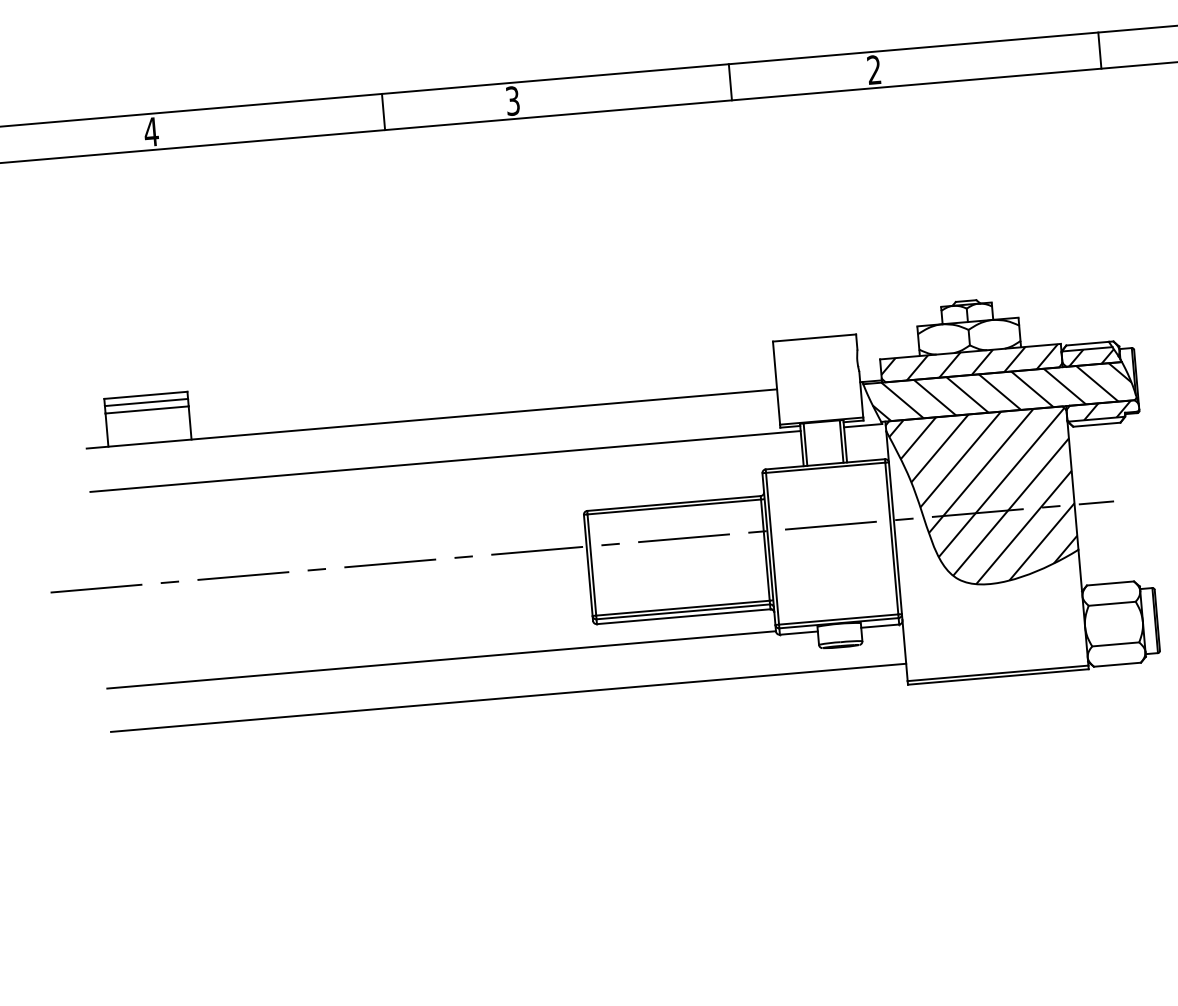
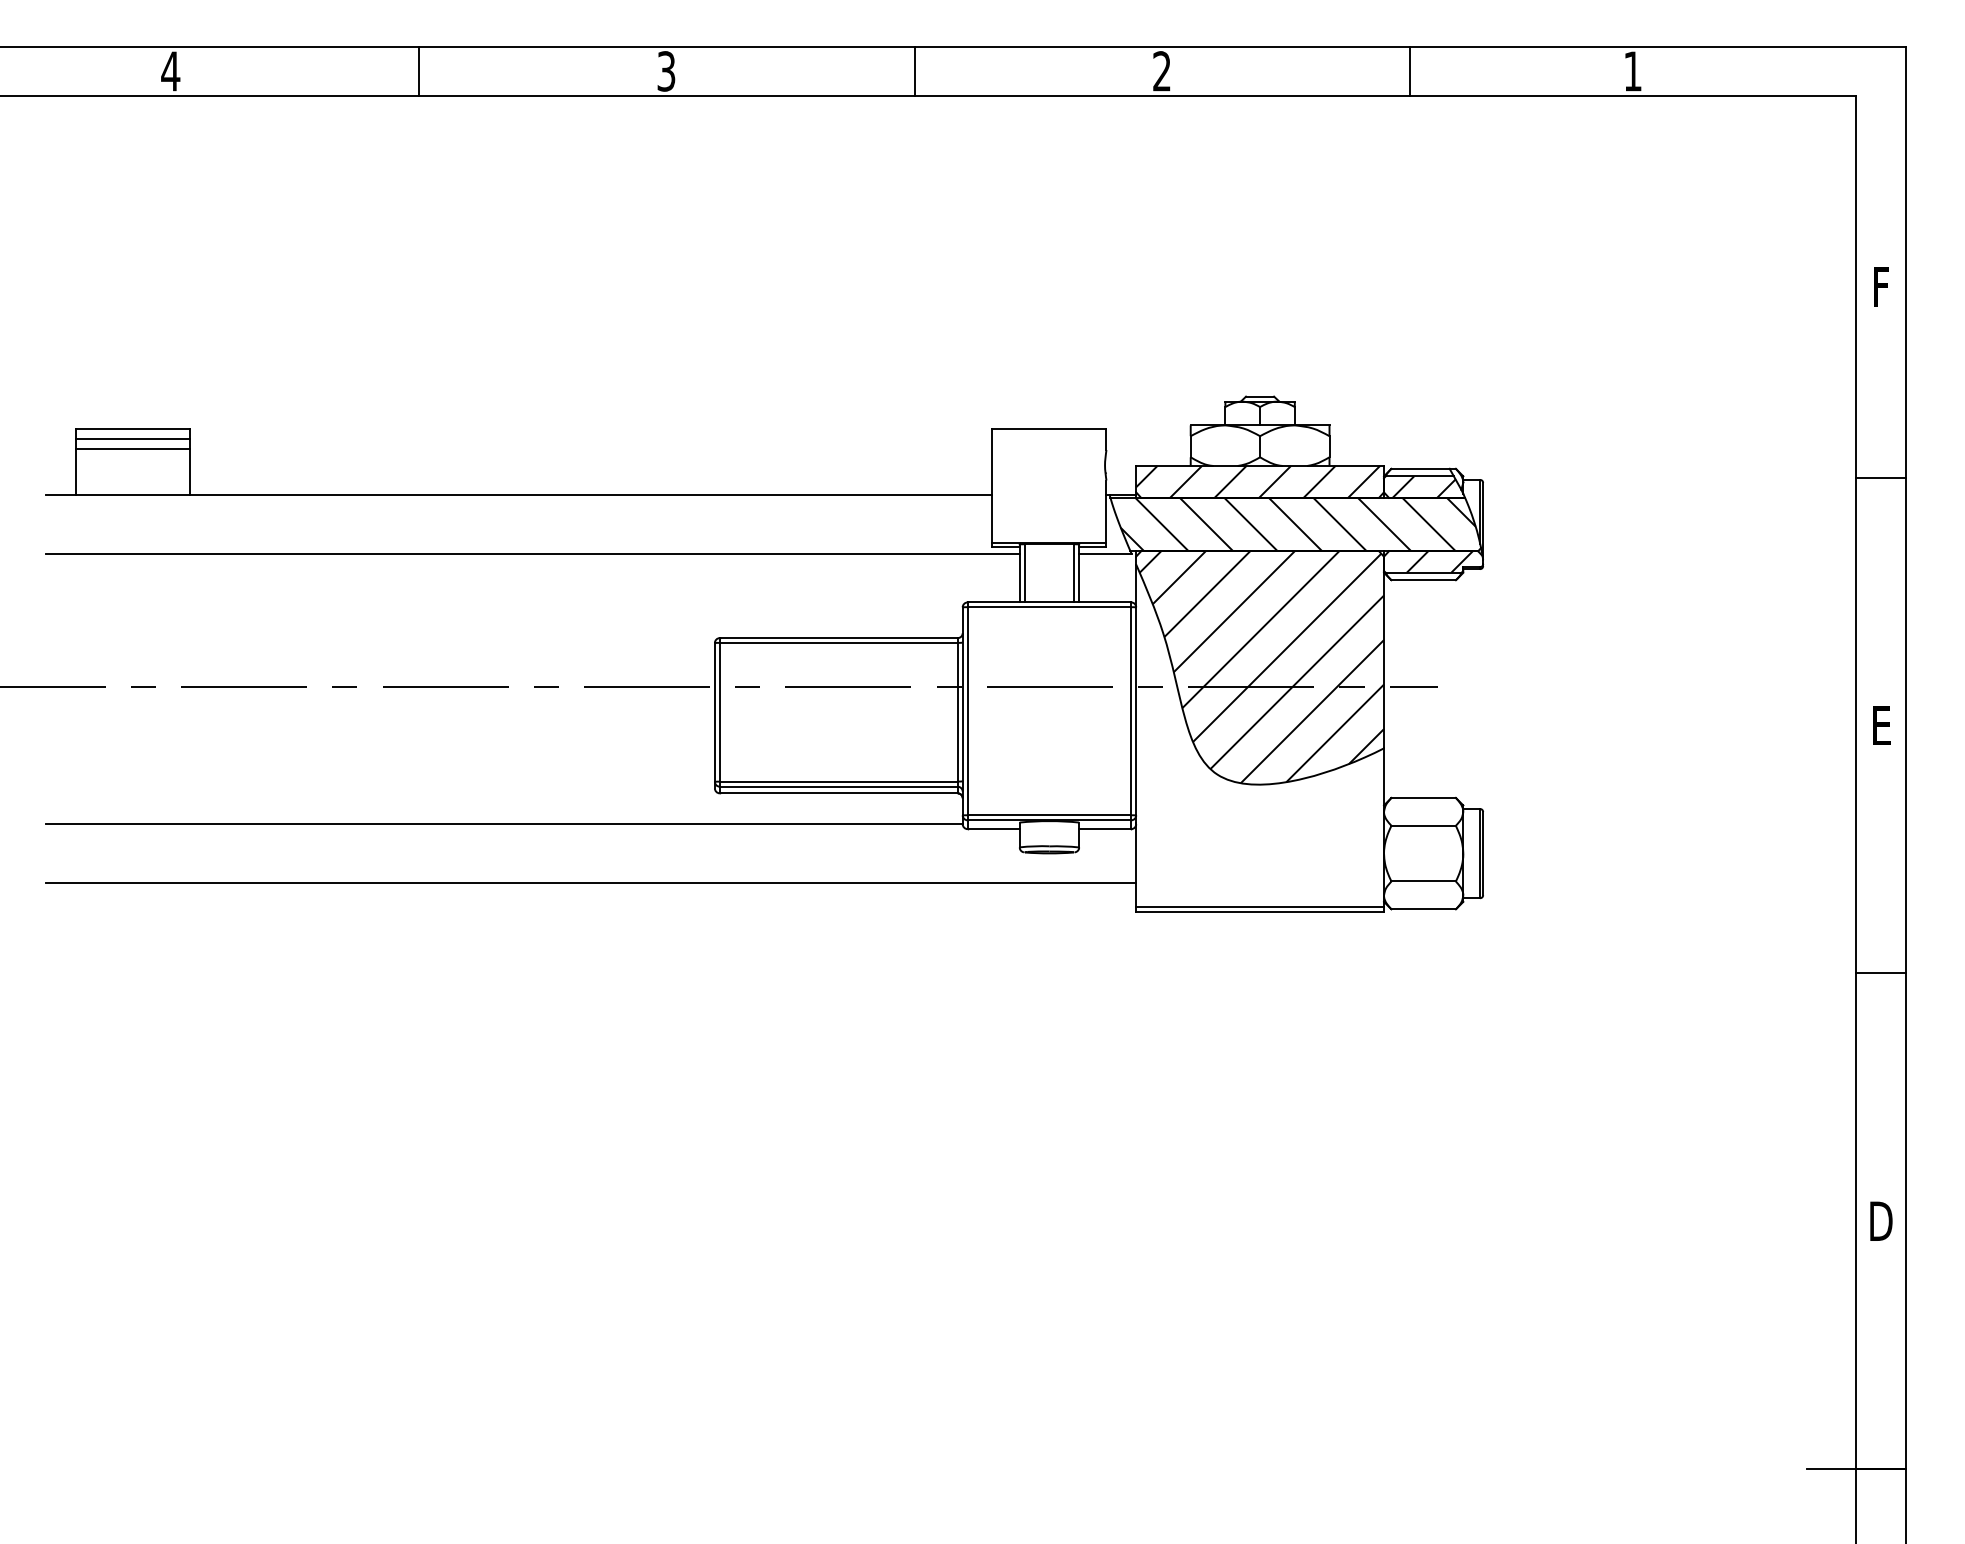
line: (1099, 50) -> (1410, 71), moved
line: (730, 82) -> (914, 71), moved
line: (383, 112) -> (419, 71), moved

